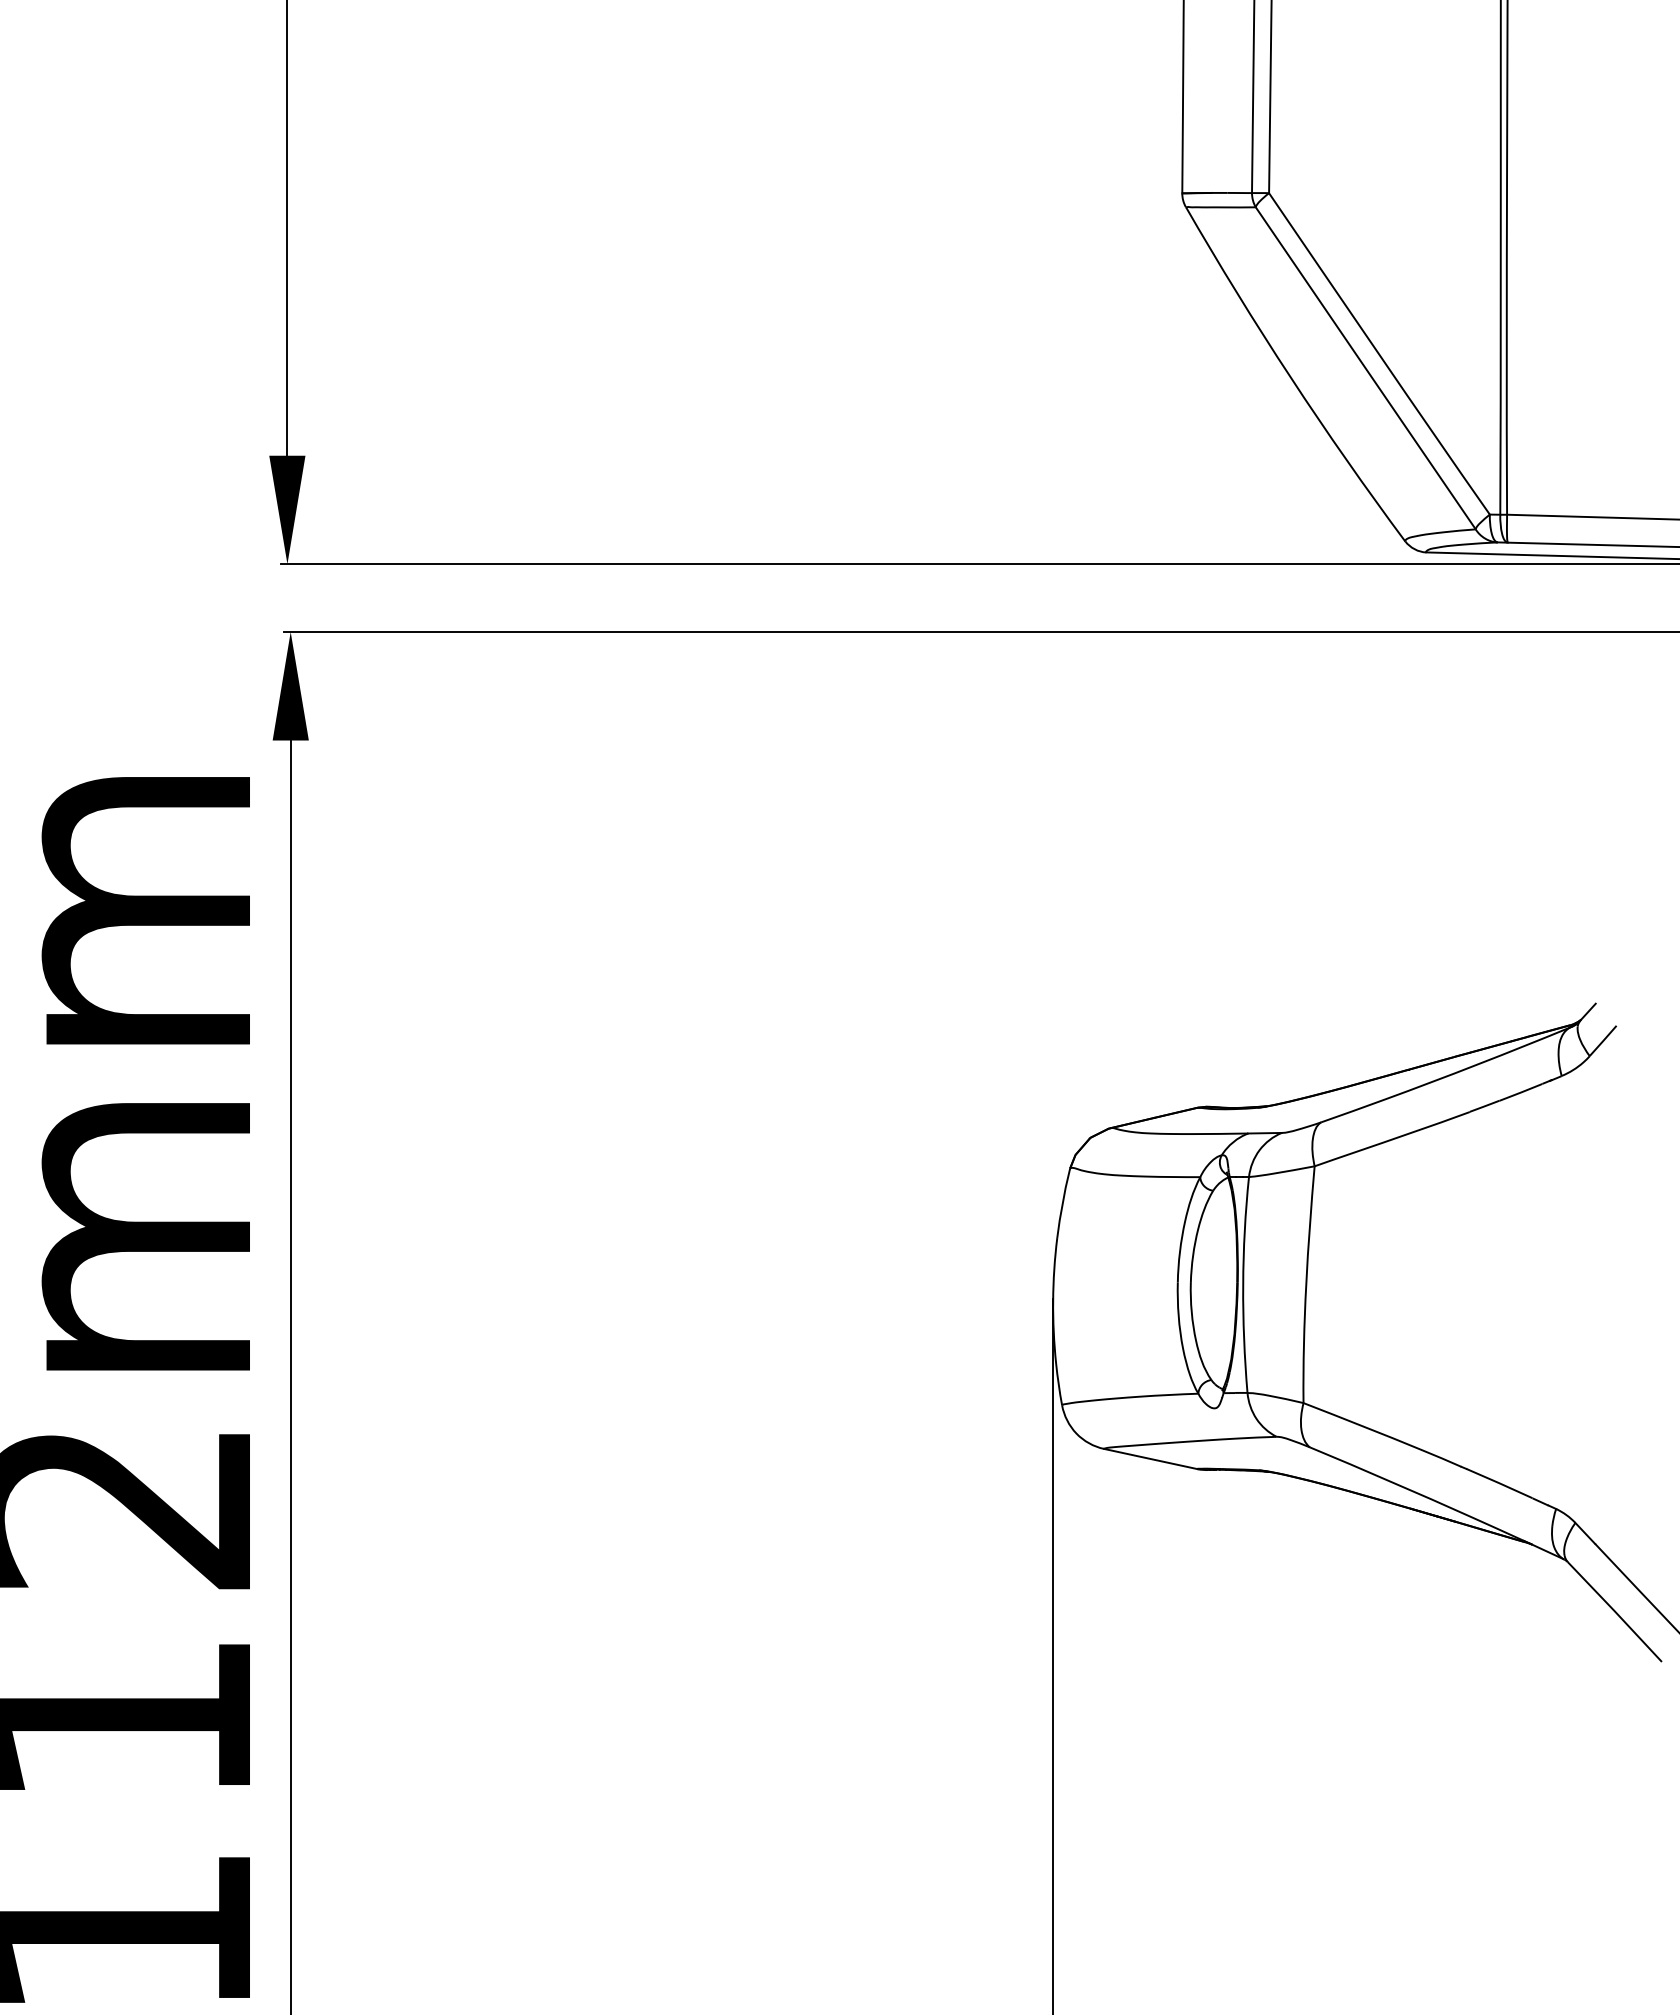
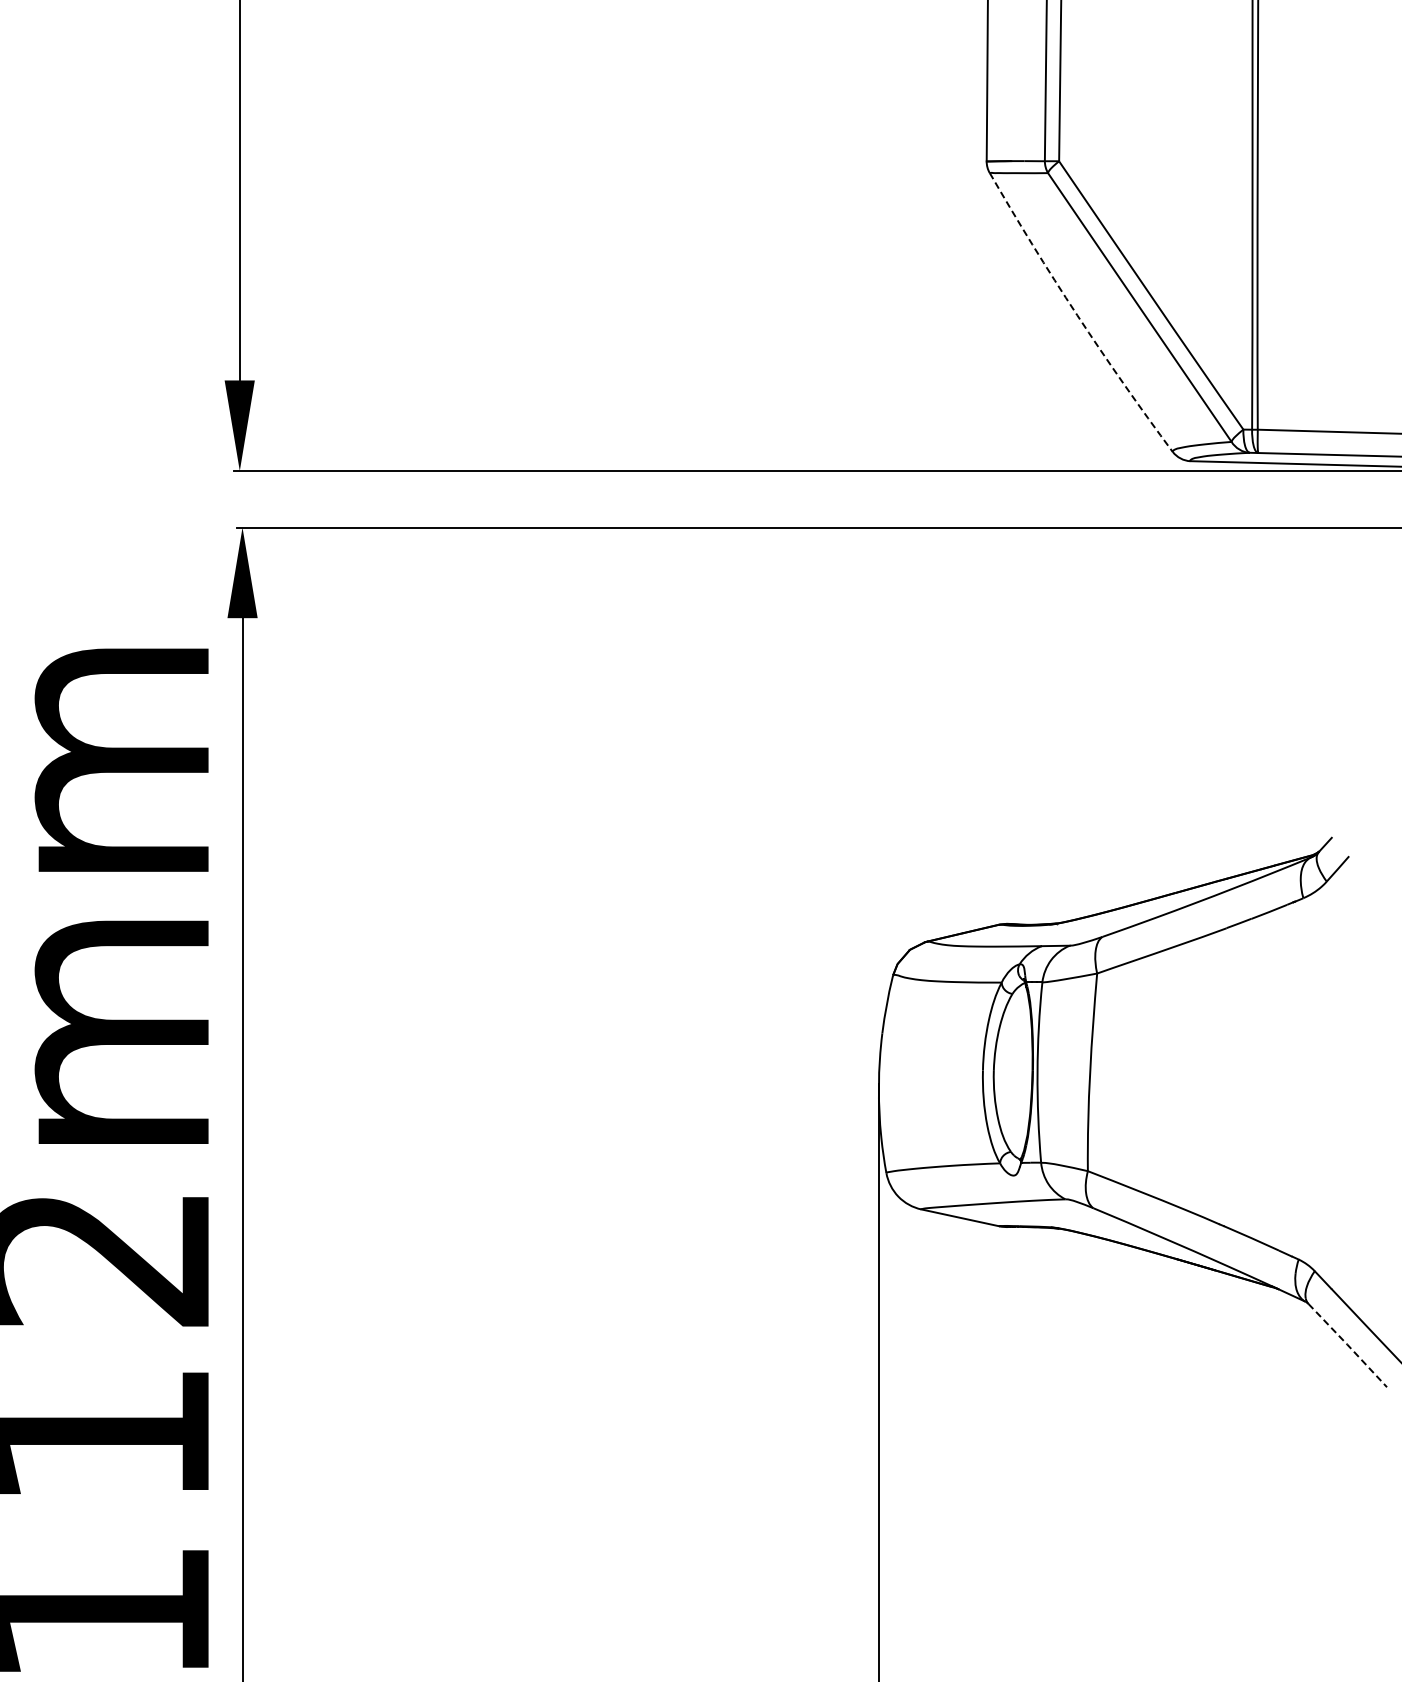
arc: (1291, 377) -> (1077, 315), solid -> dashed
line: (1614, 1611) -> (1347, 1345), solid -> dashed

